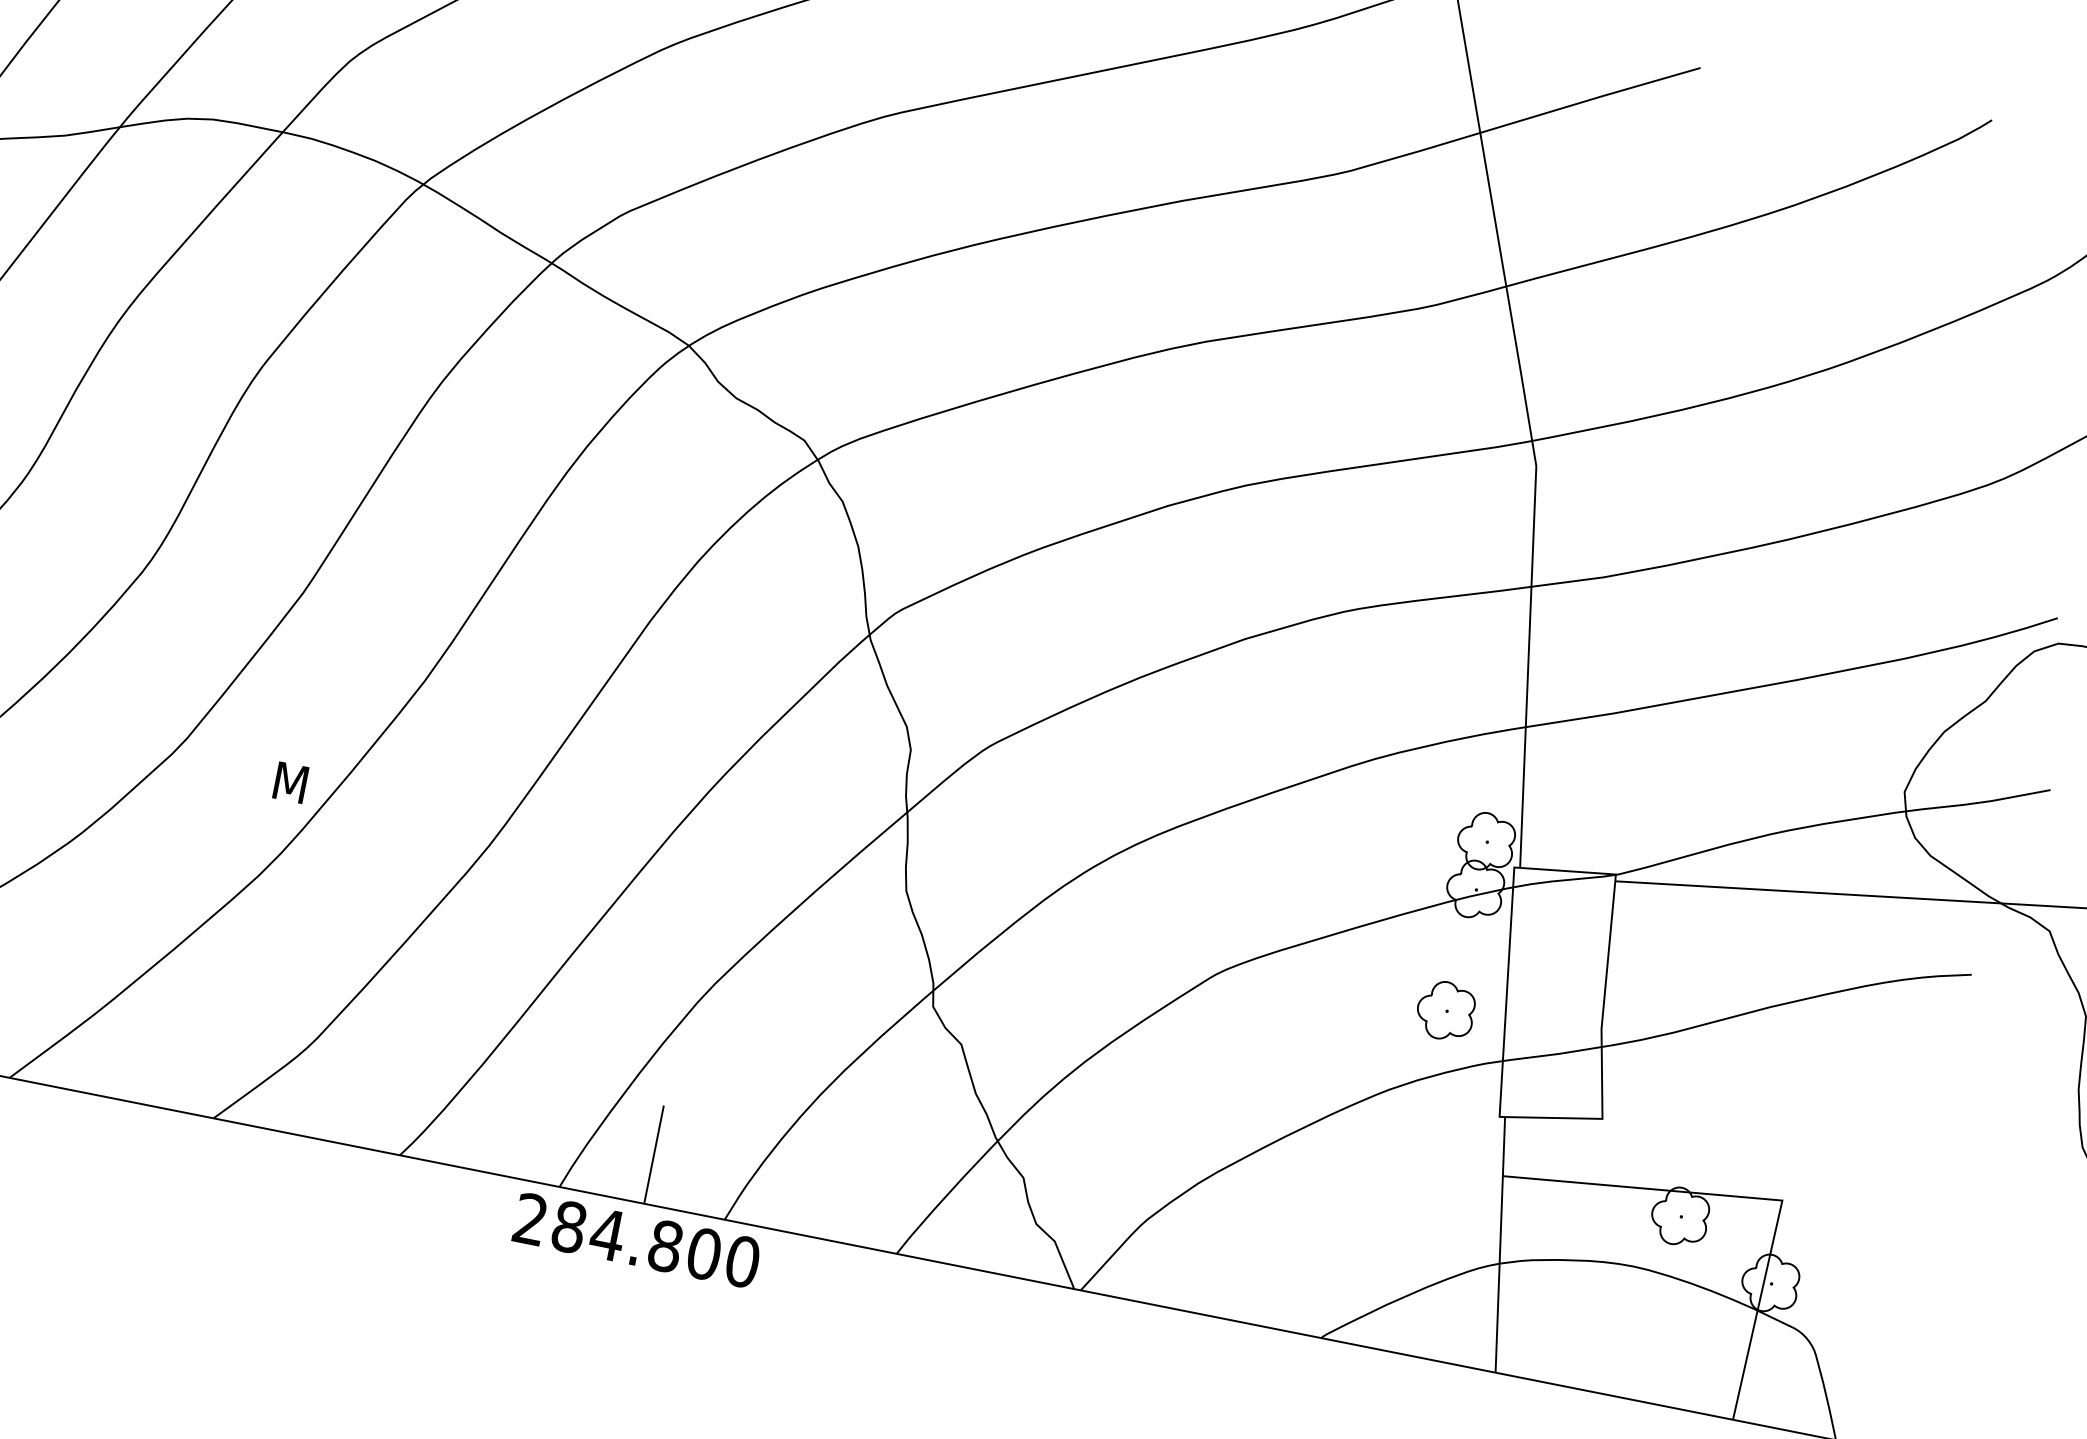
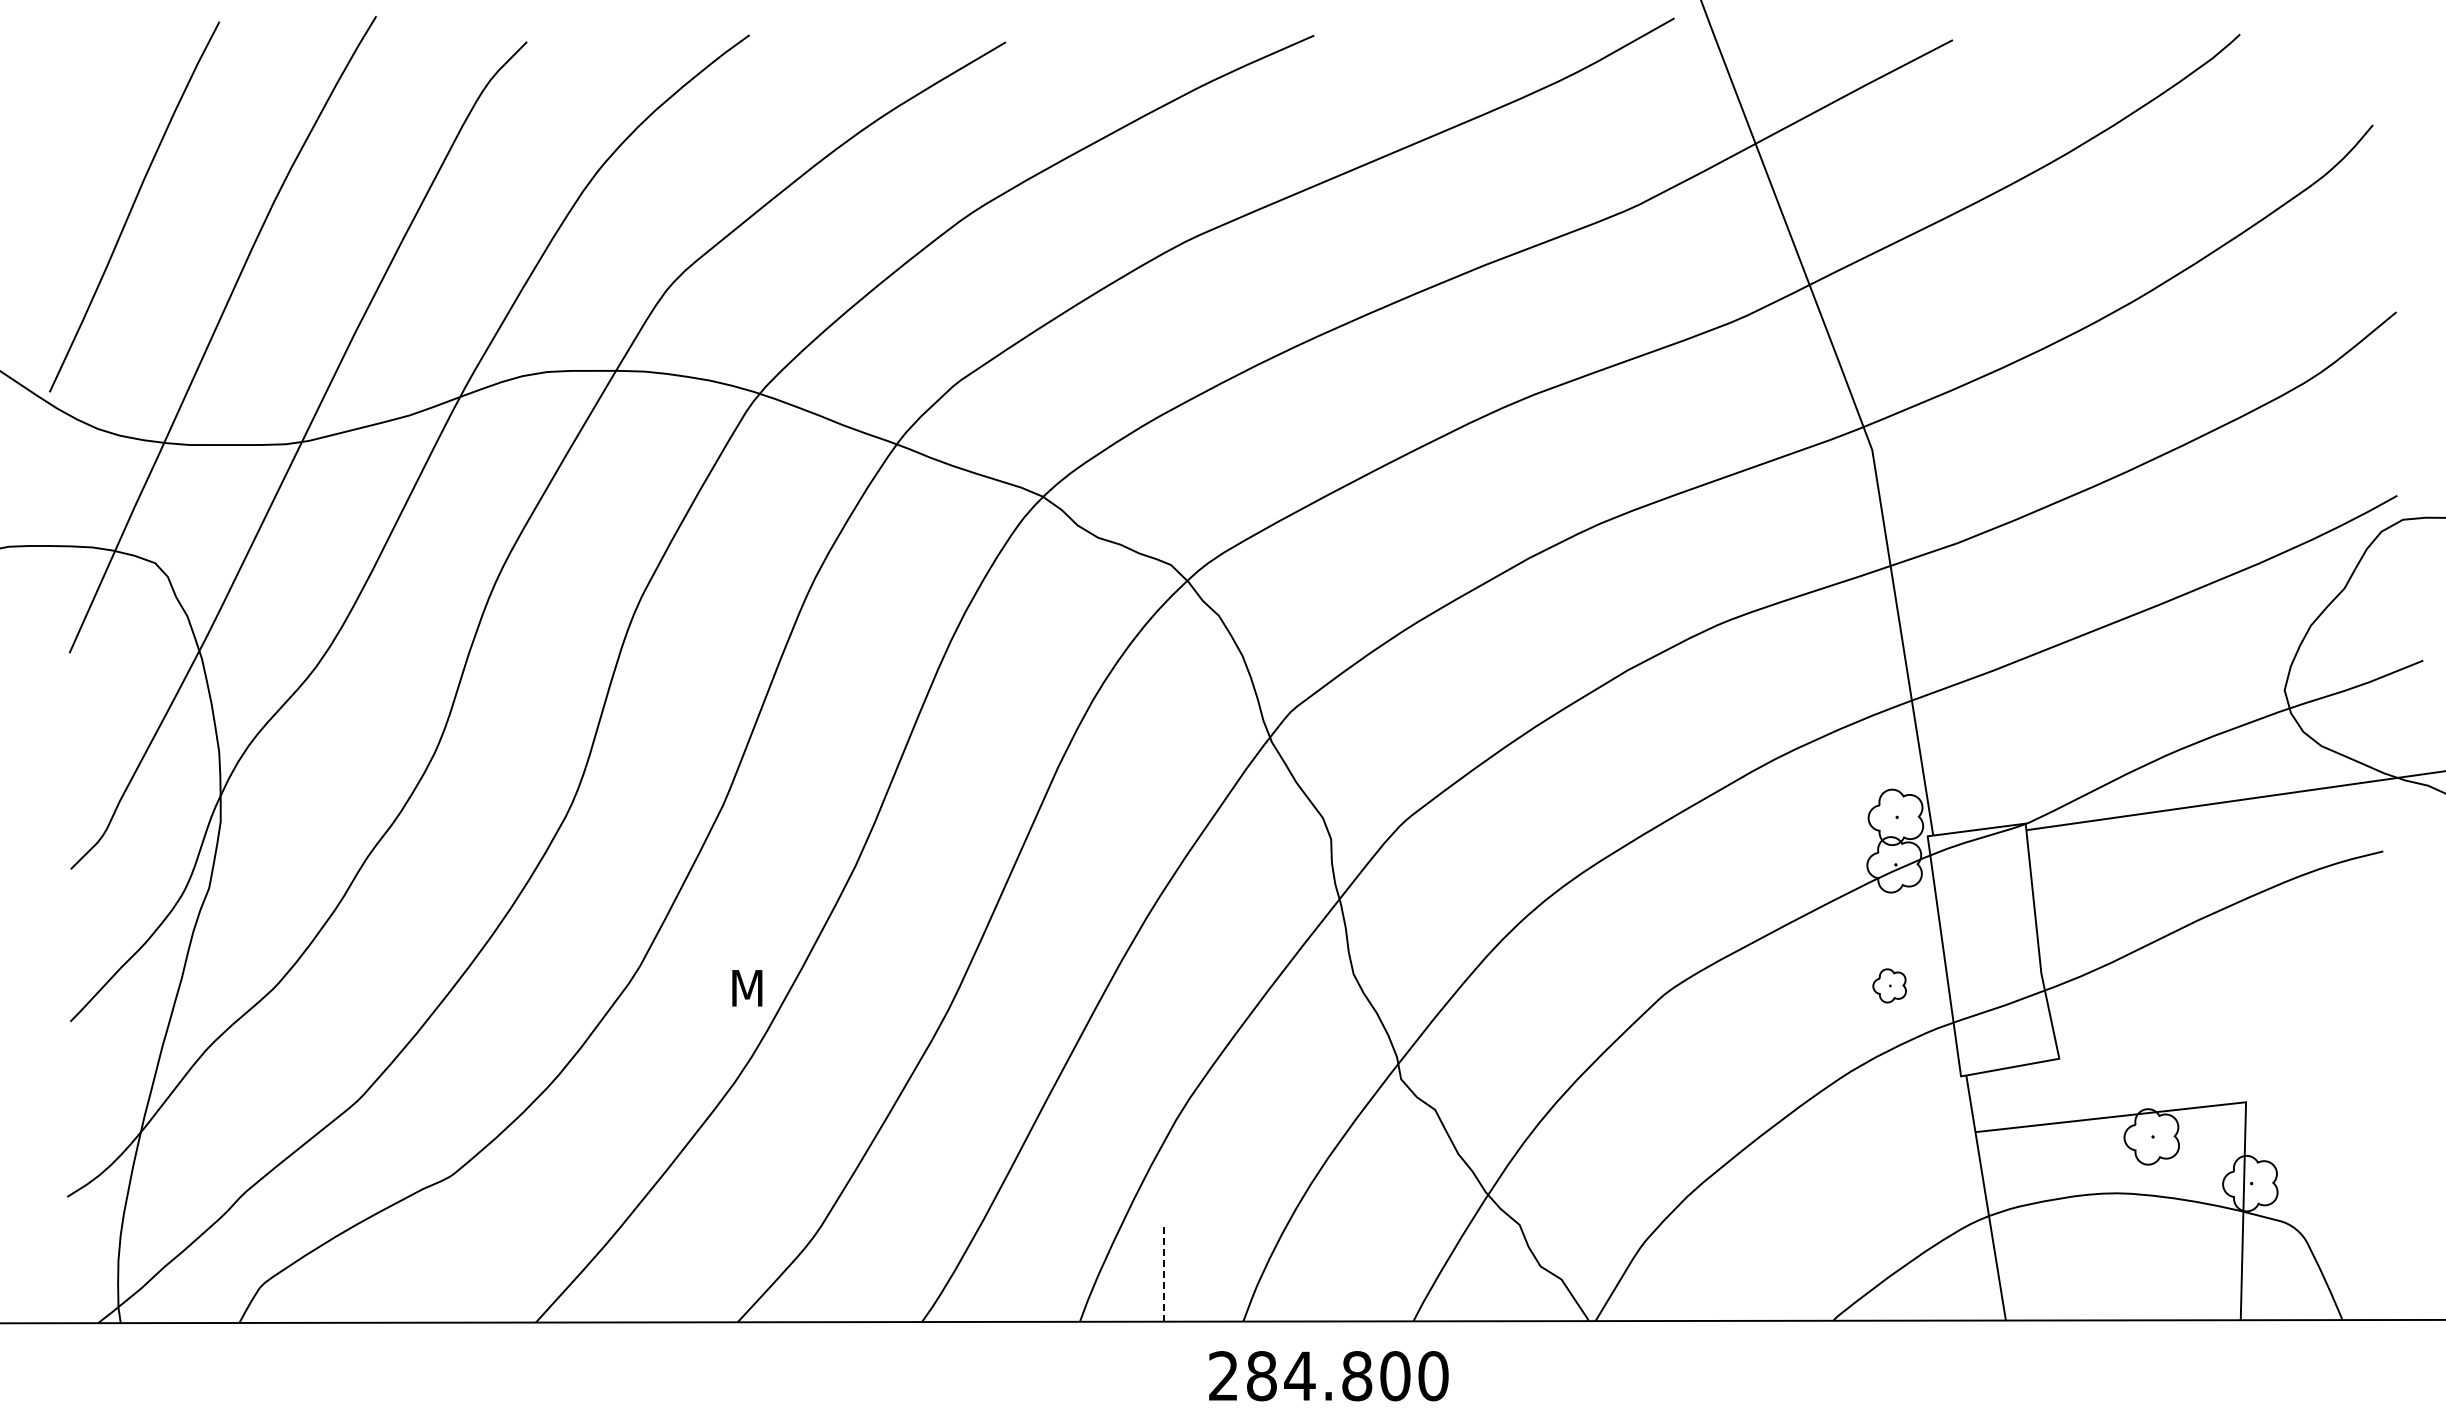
part: (1445, 1010) -> (1889, 985), size x0.6
line: (653, 1155) -> (1163, 1273), solid -> dashed
text: (636, 1240) -> (1328, 1376), moved

